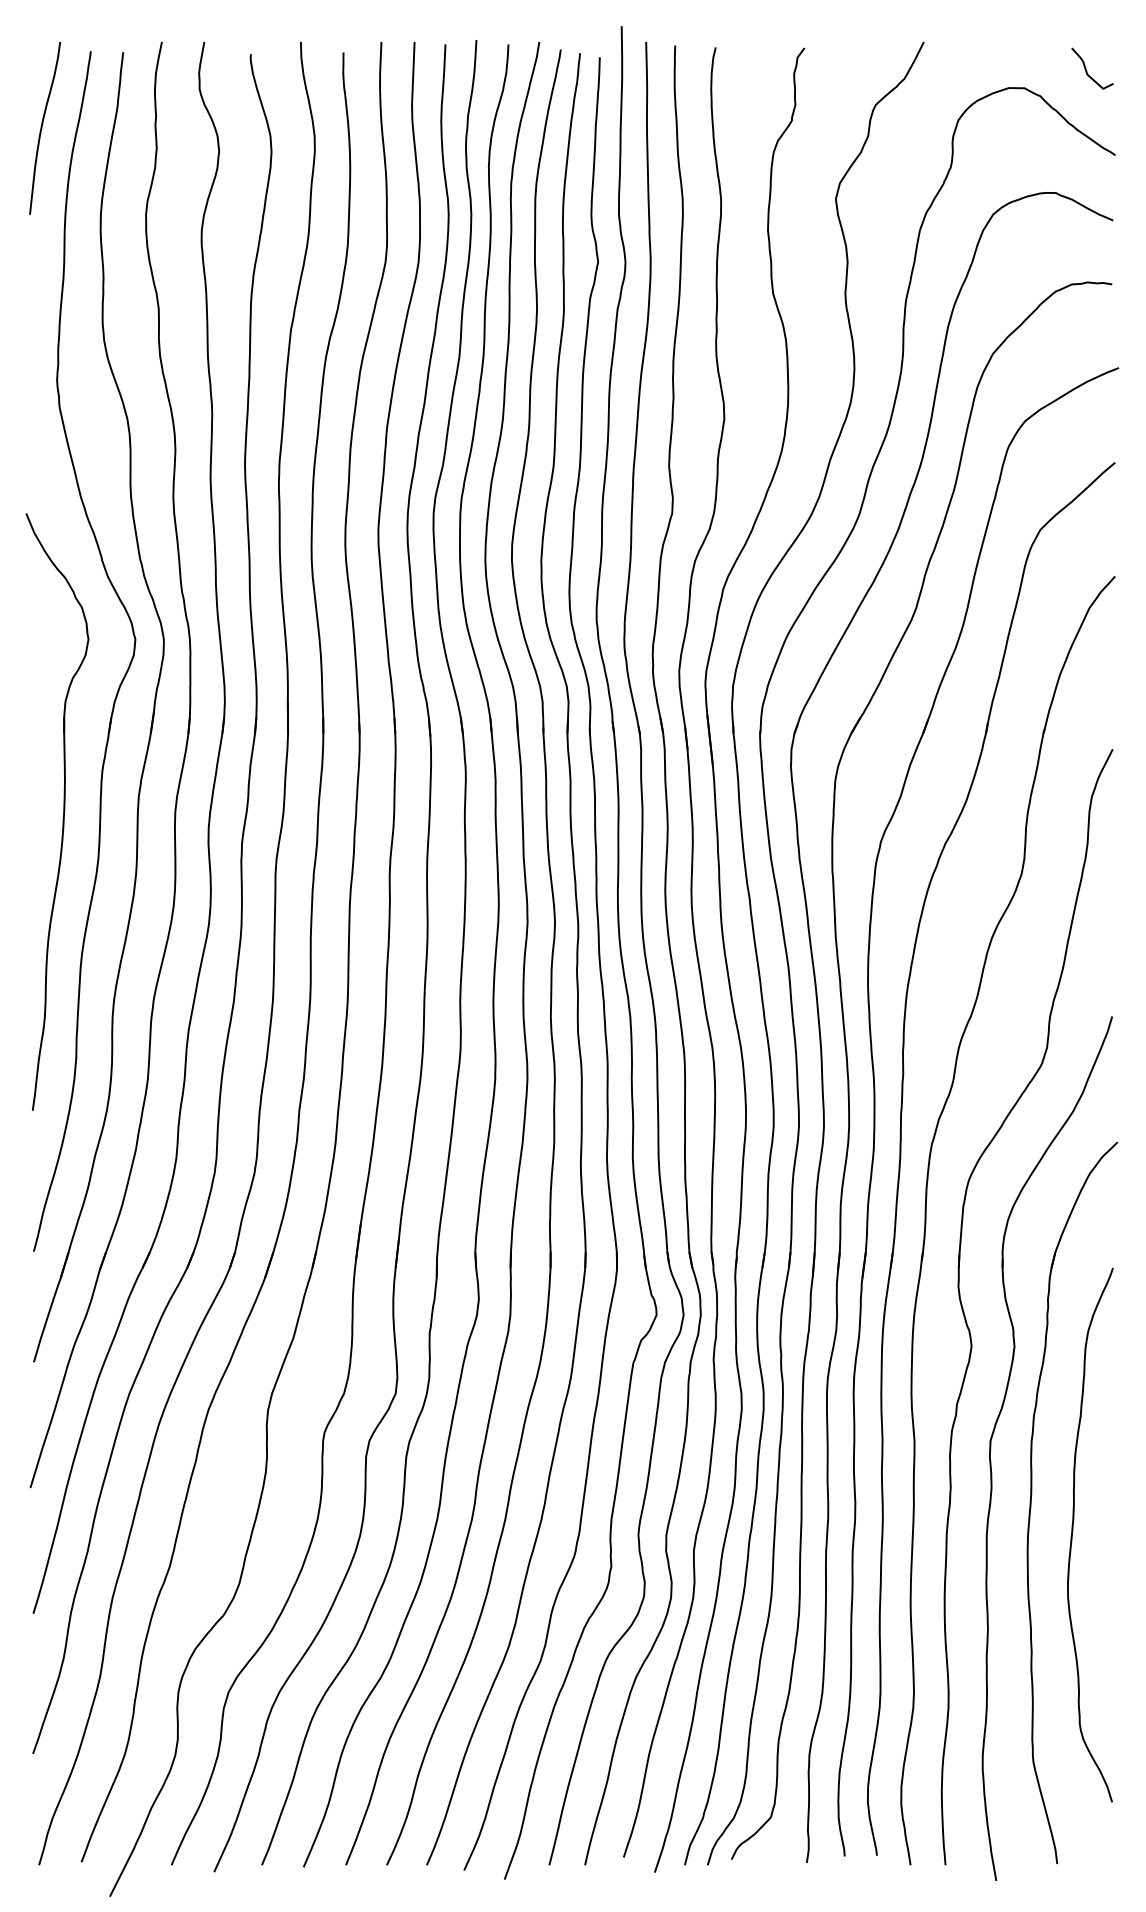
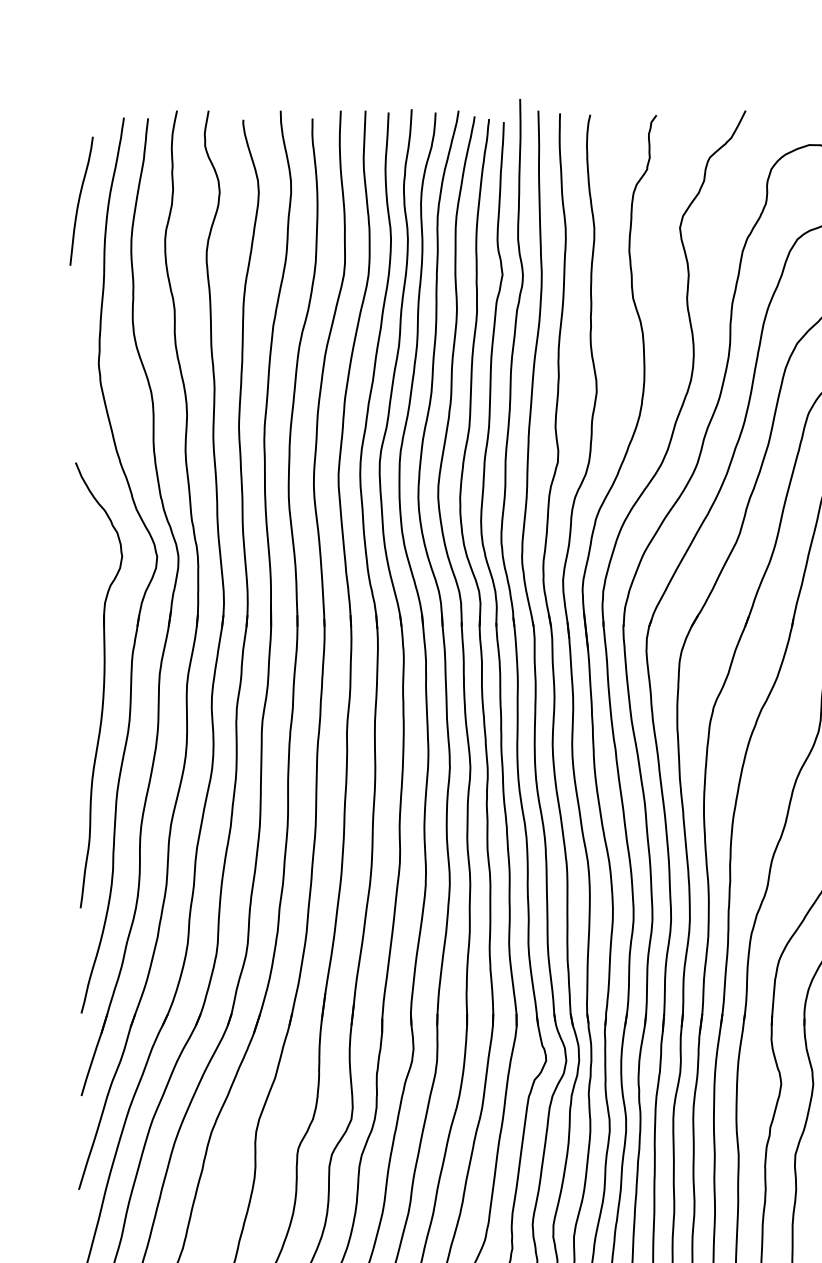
curve: (42, 127) -> (79, 200), moved

